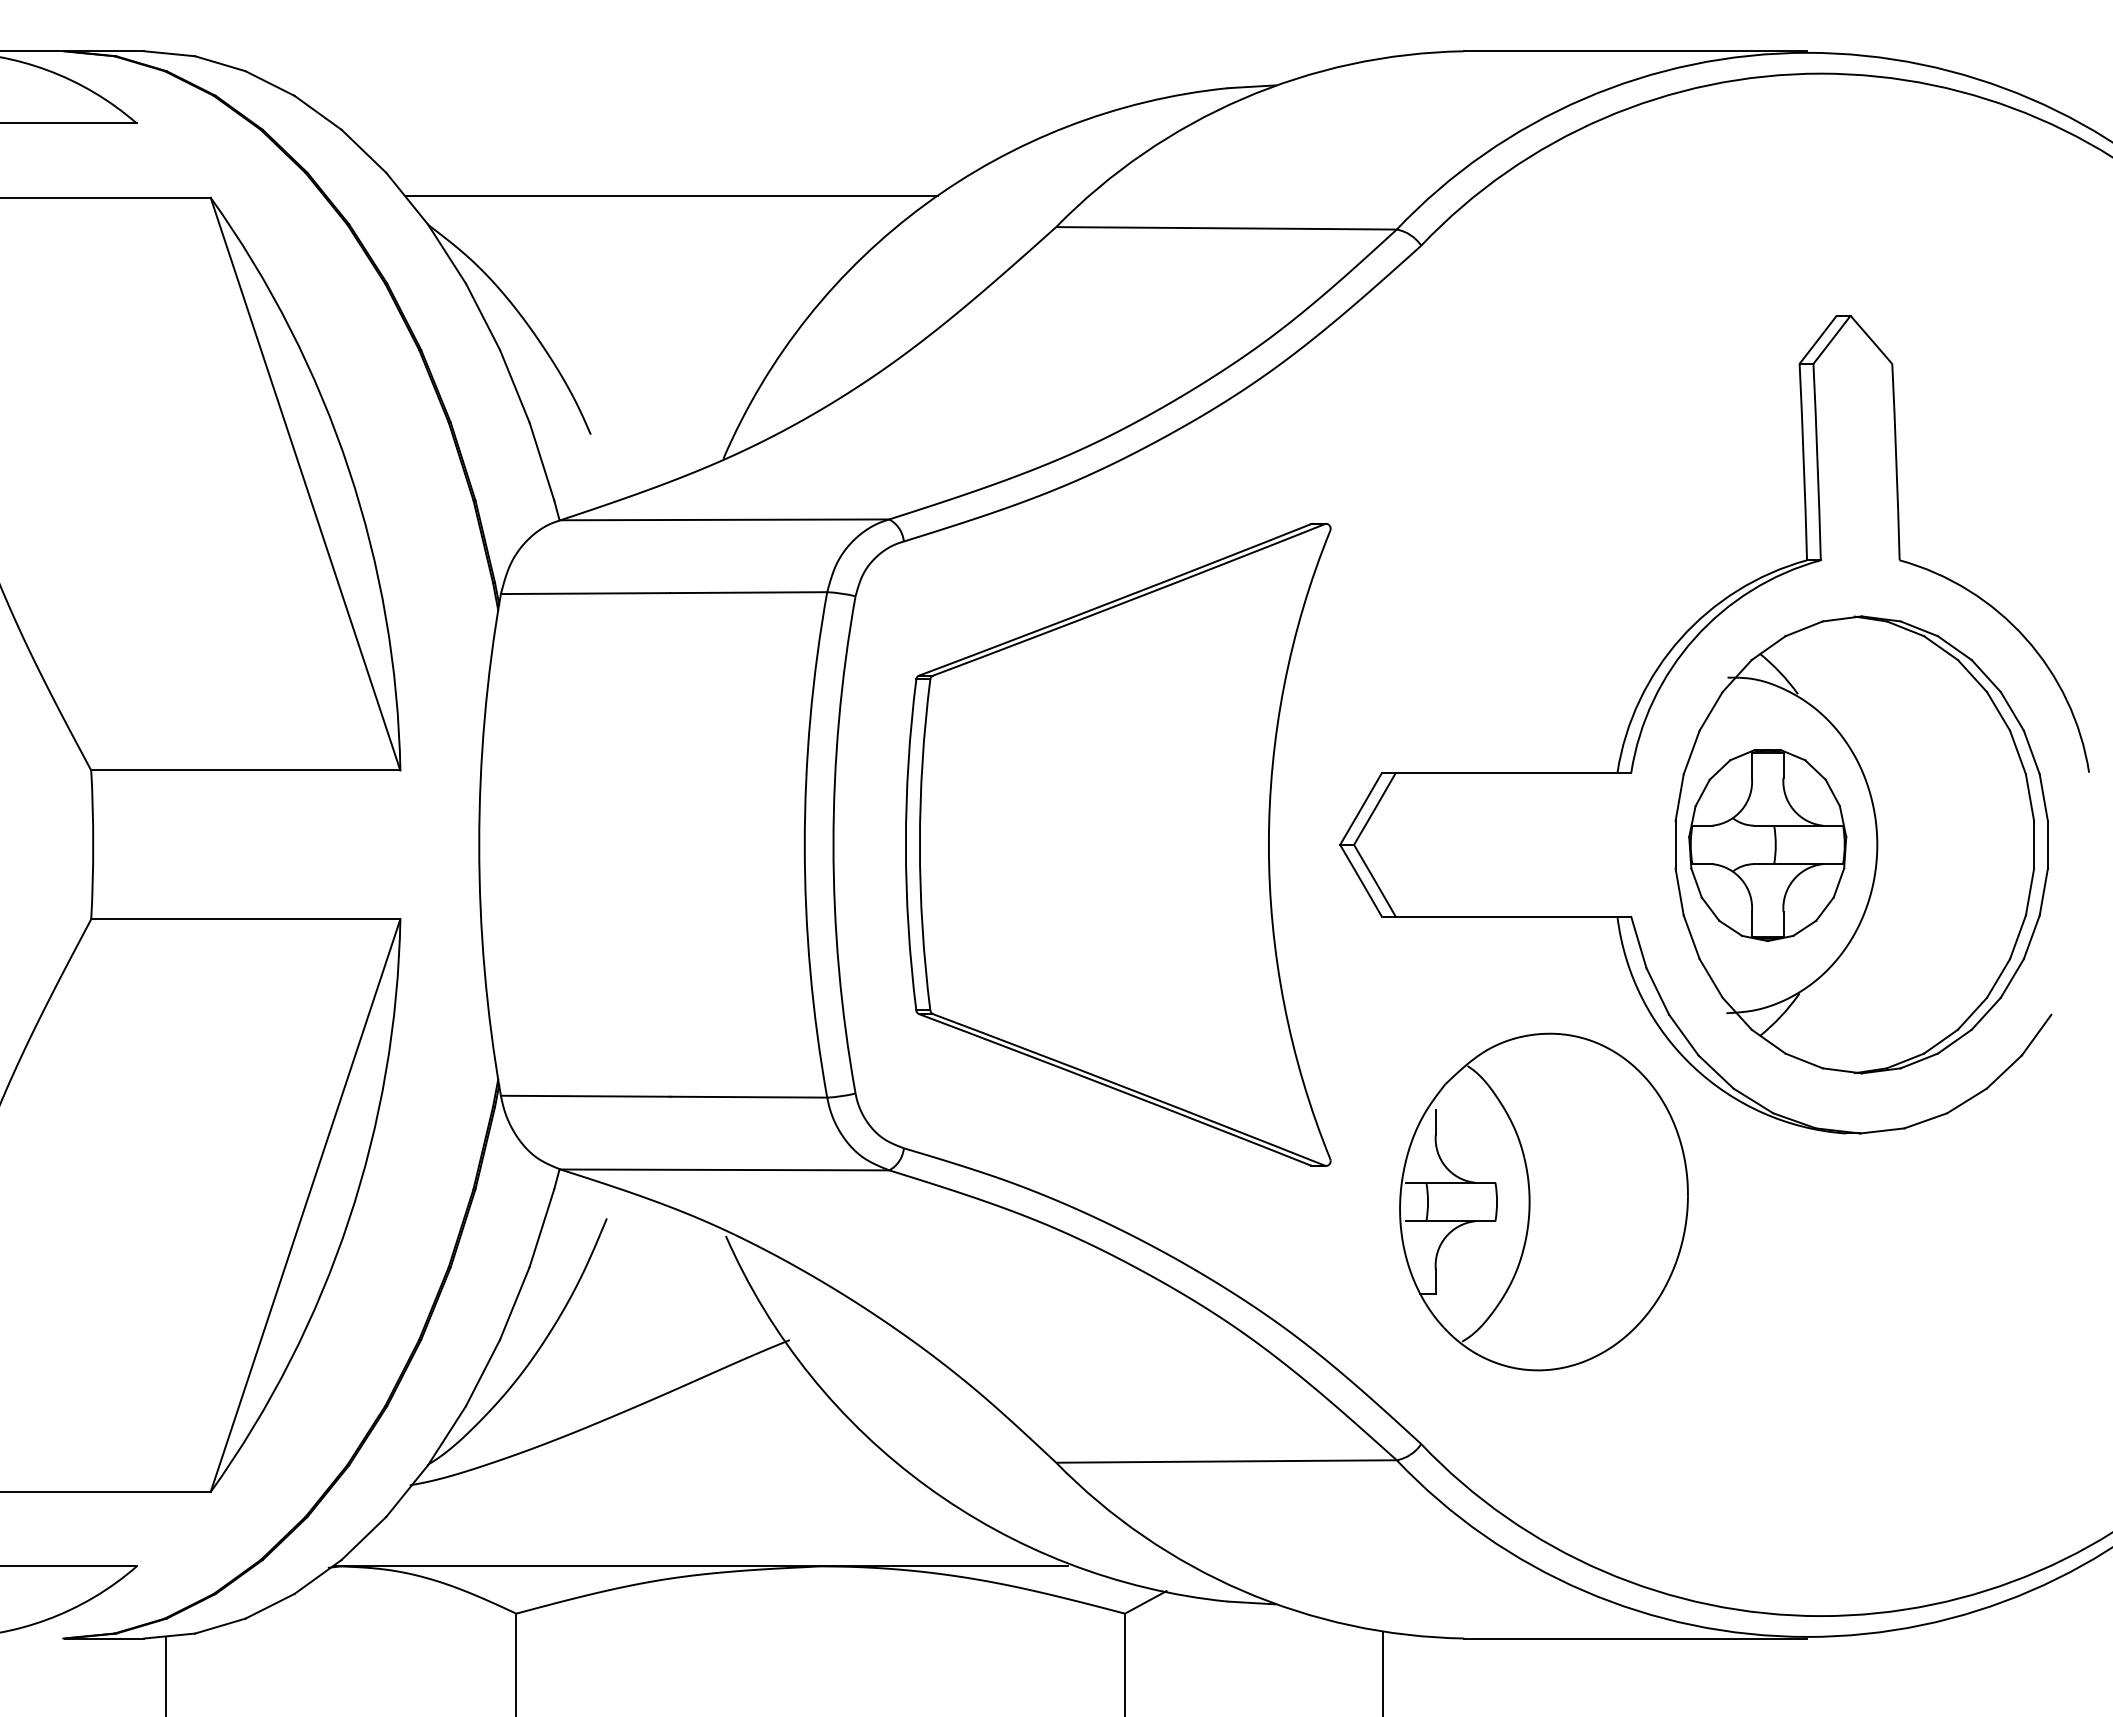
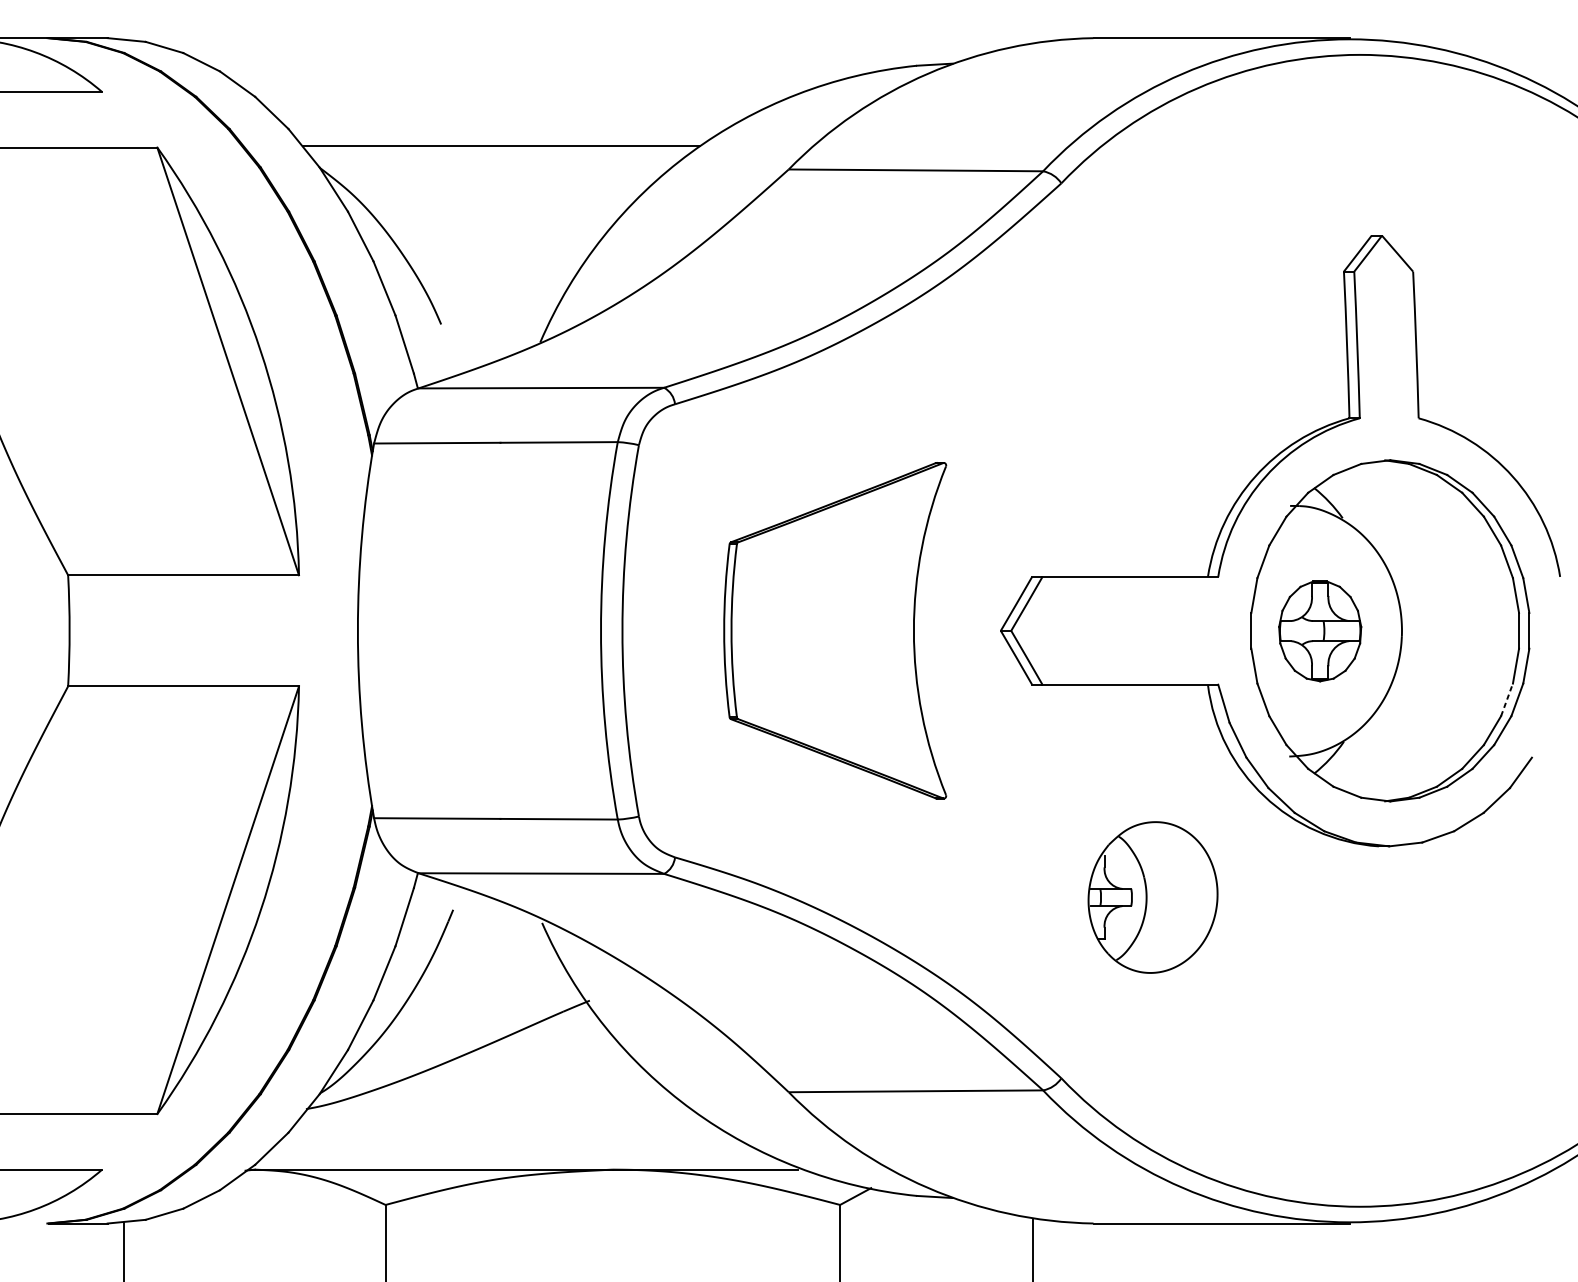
part: (1118, 844) -> (835, 630), size x0.7
part: (1767, 845) -> (1319, 631), size x0.7
line: (2018, 936) -> (1507, 699), solid -> dashed
part: (1543, 1201) -> (1152, 897), size x0.6

